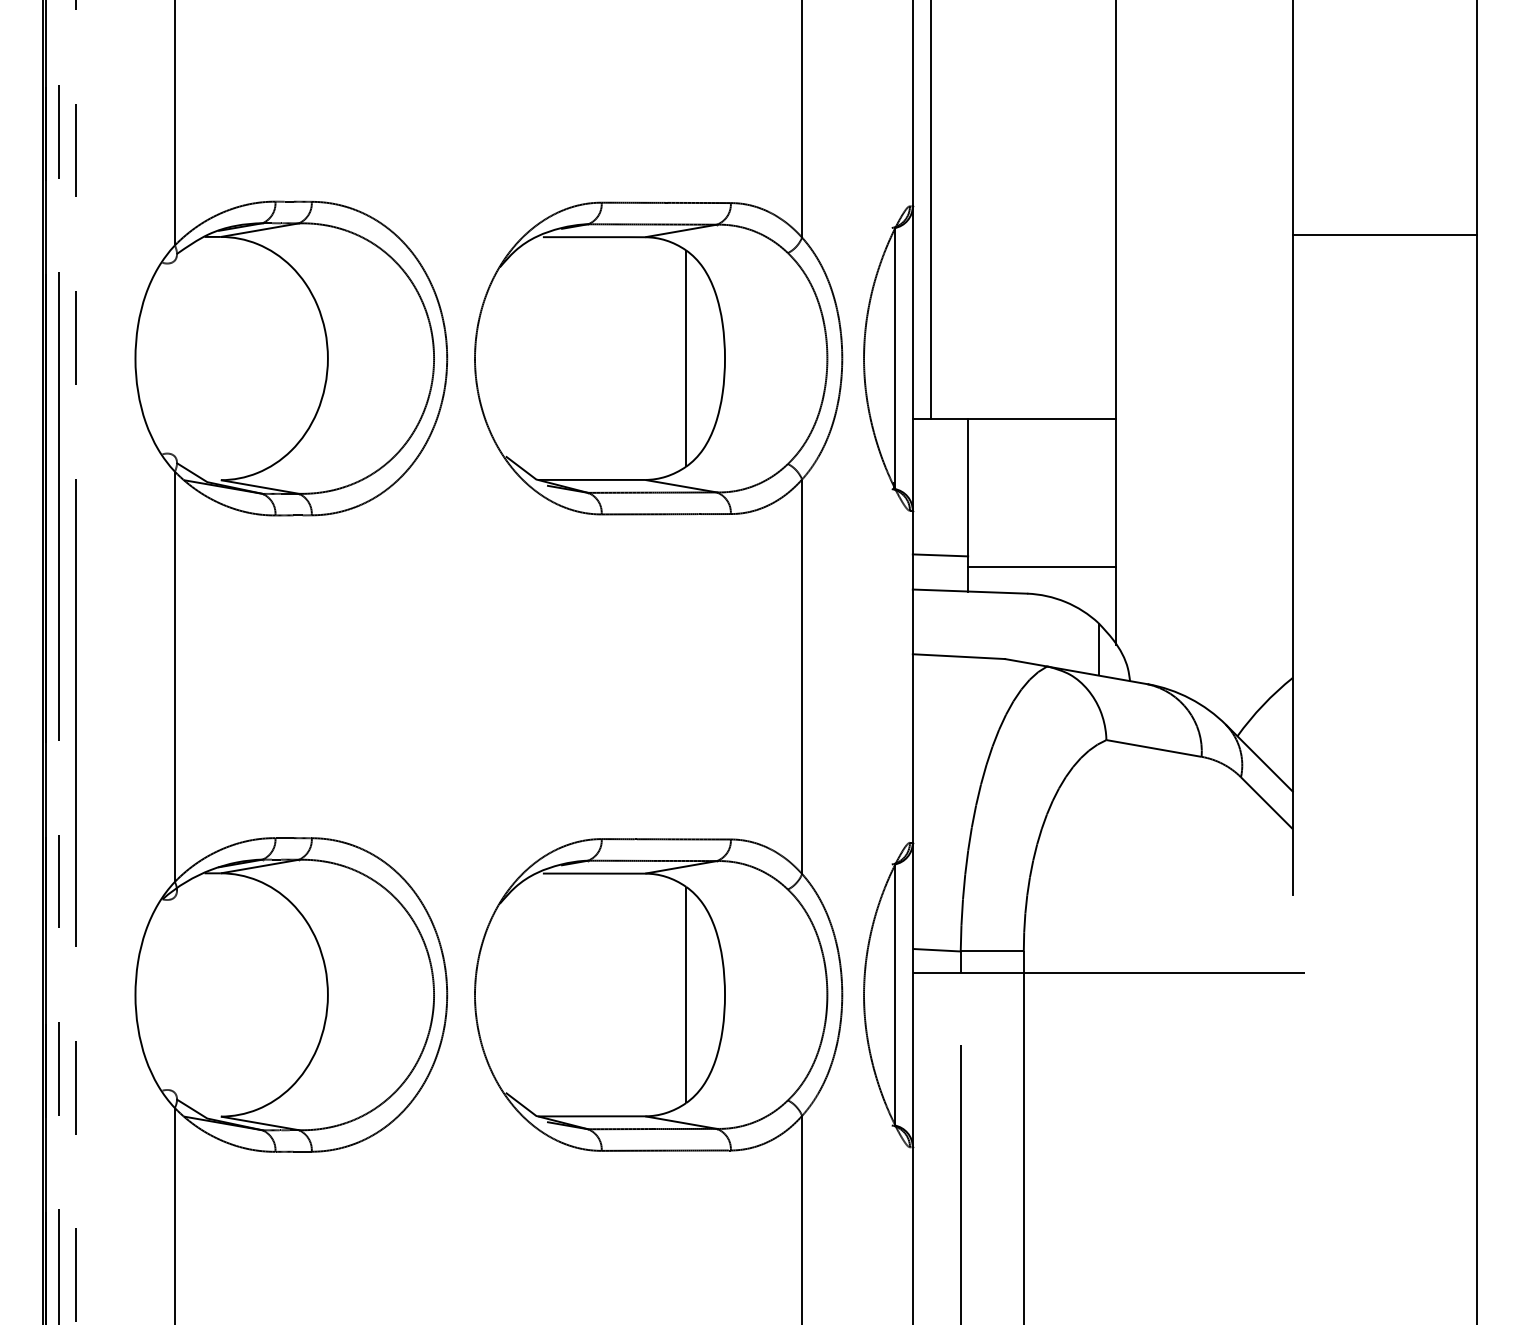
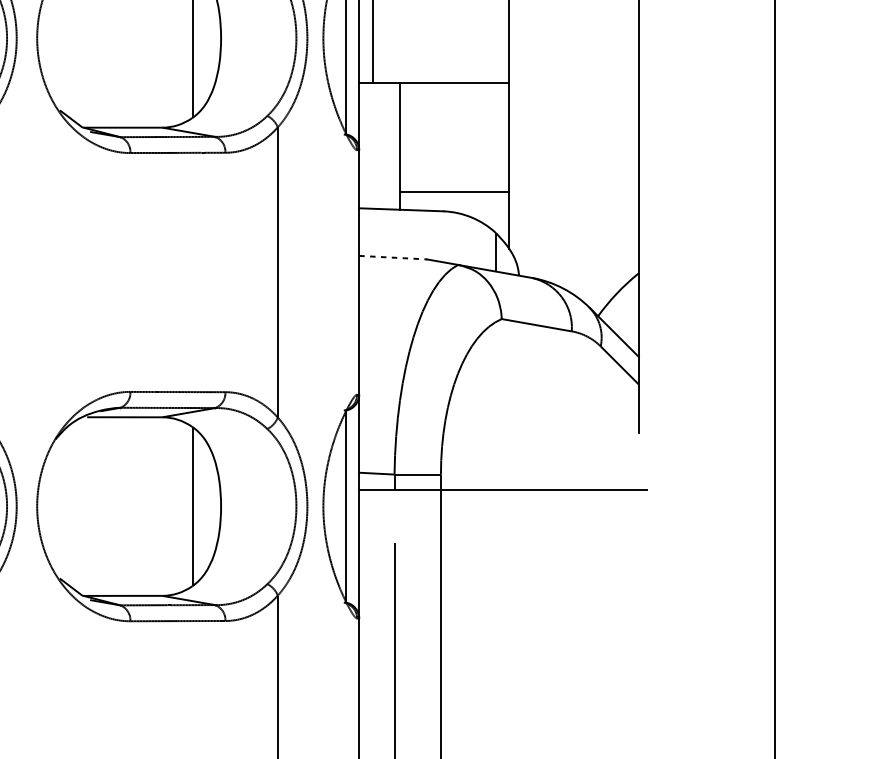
line: (940, 555) -> (379, 183), removed
line: (959, 656) -> (393, 257), solid -> dashed

